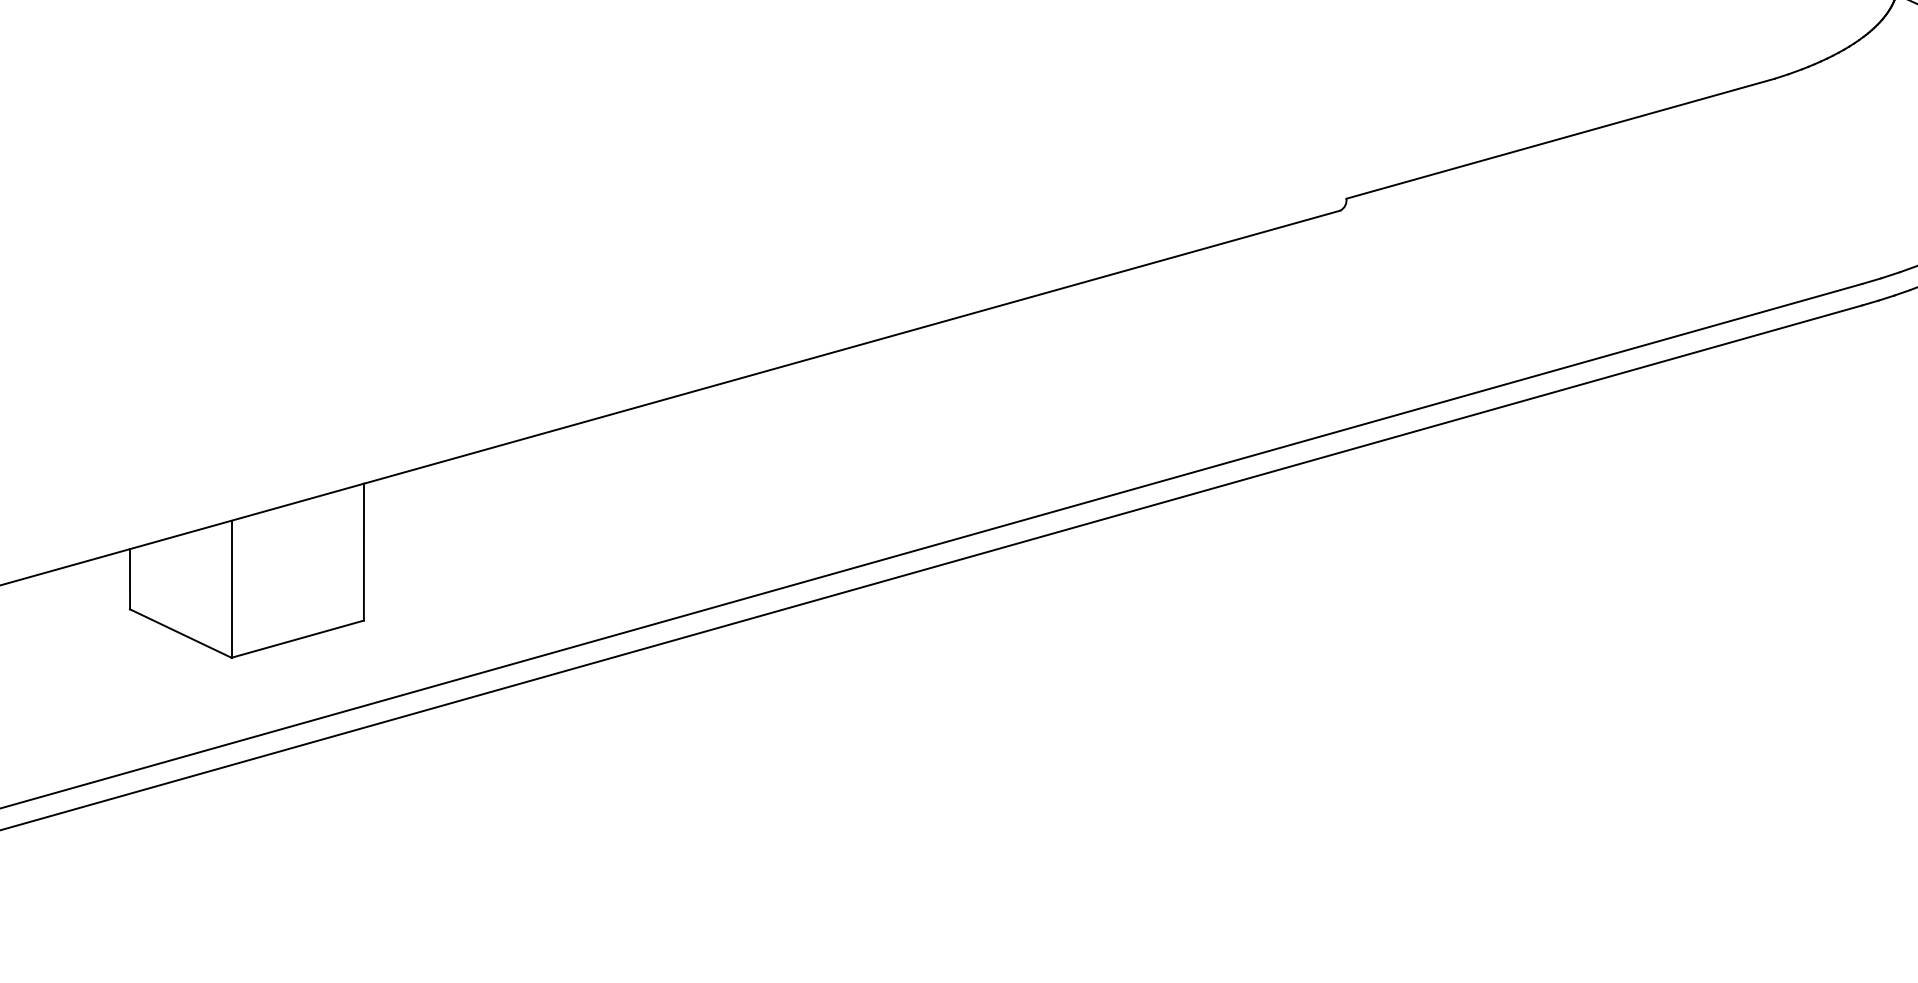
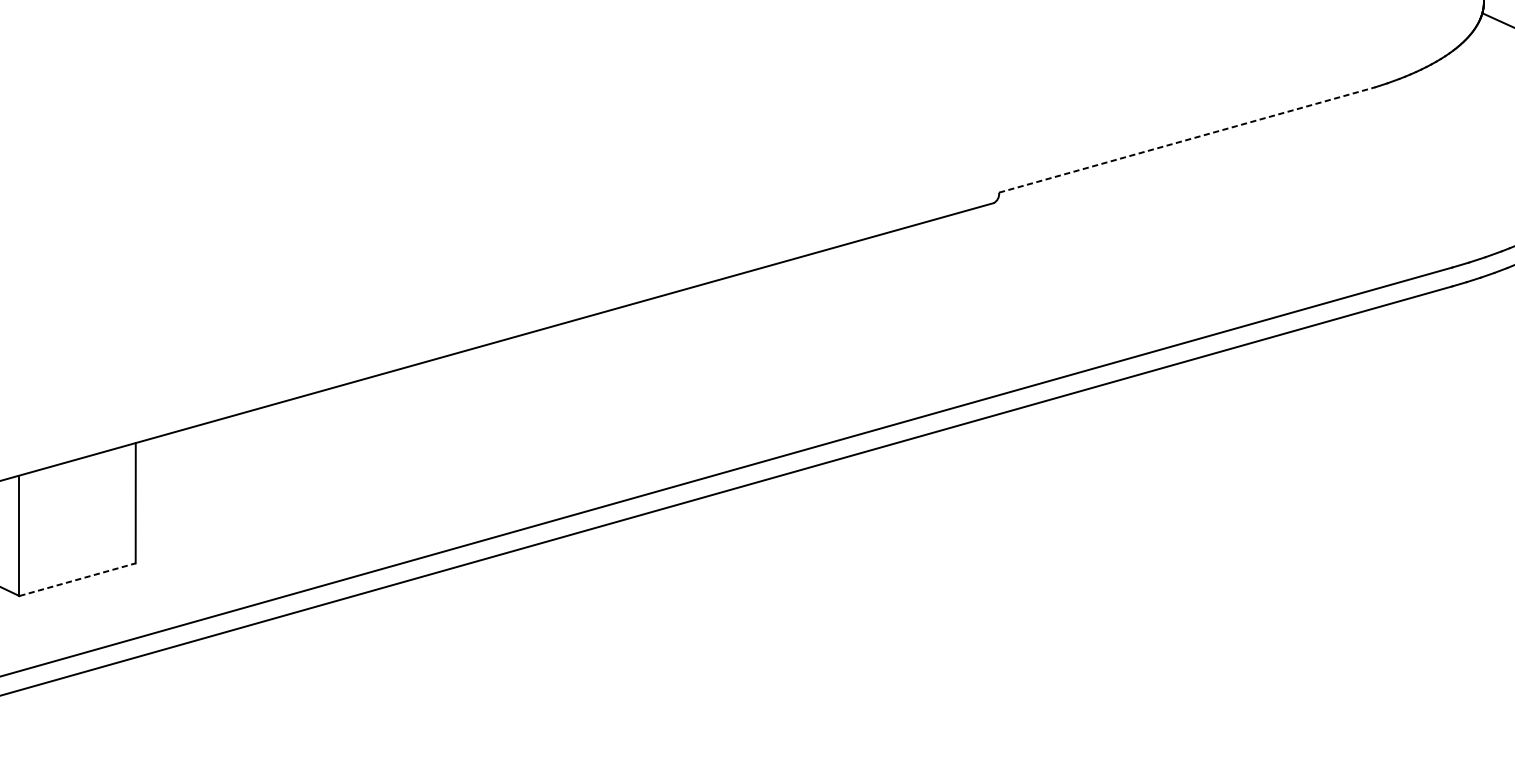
line: (1561, 138) -> (1188, 139), solid -> dashed
line: (297, 639) -> (77, 579), solid -> dashed

